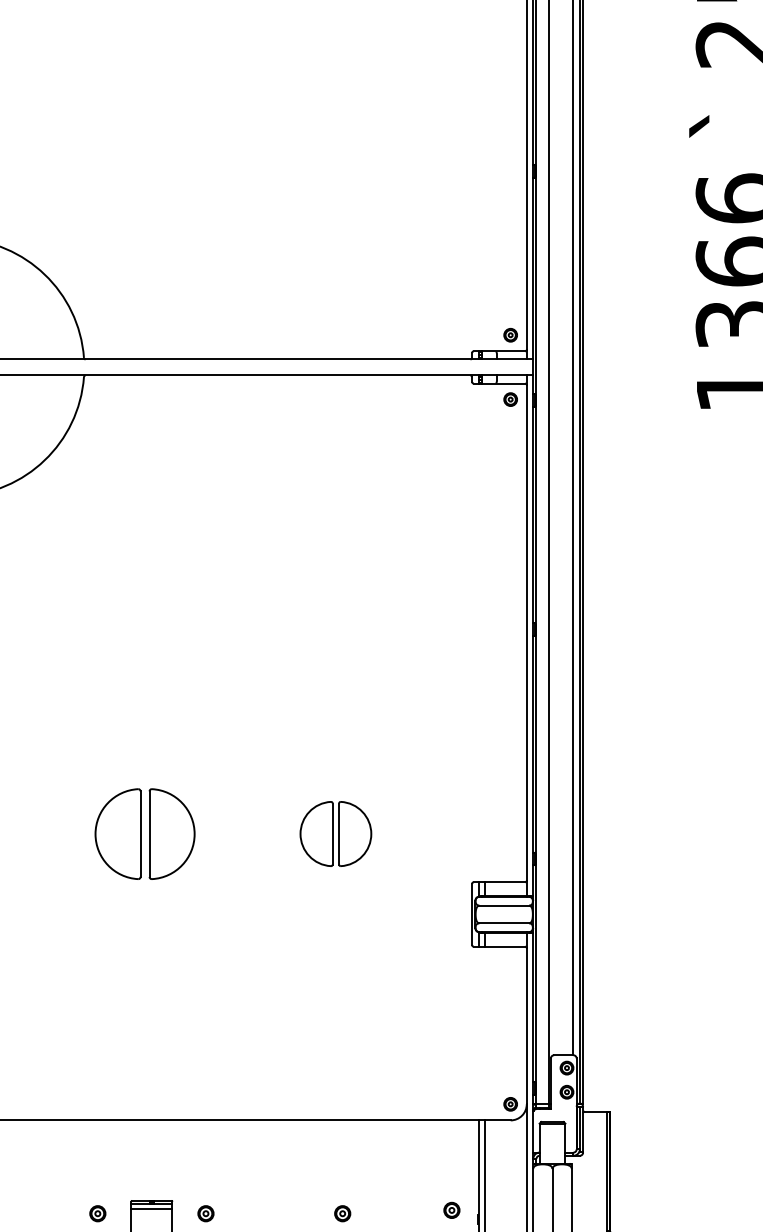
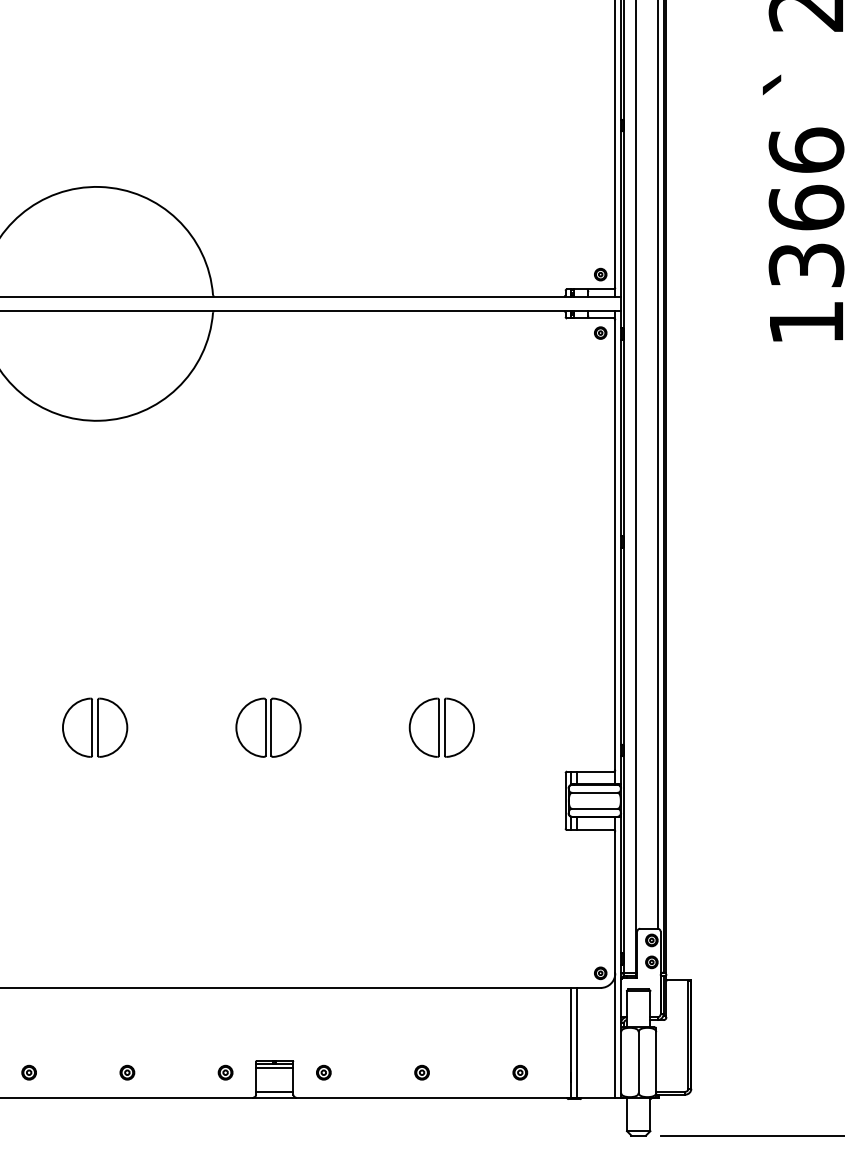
part: (145, 833) -> (268, 727), size x0.71
part: (452, 1210) -> (520, 1072), moved
part: (342, 1213) -> (421, 1072), moved

